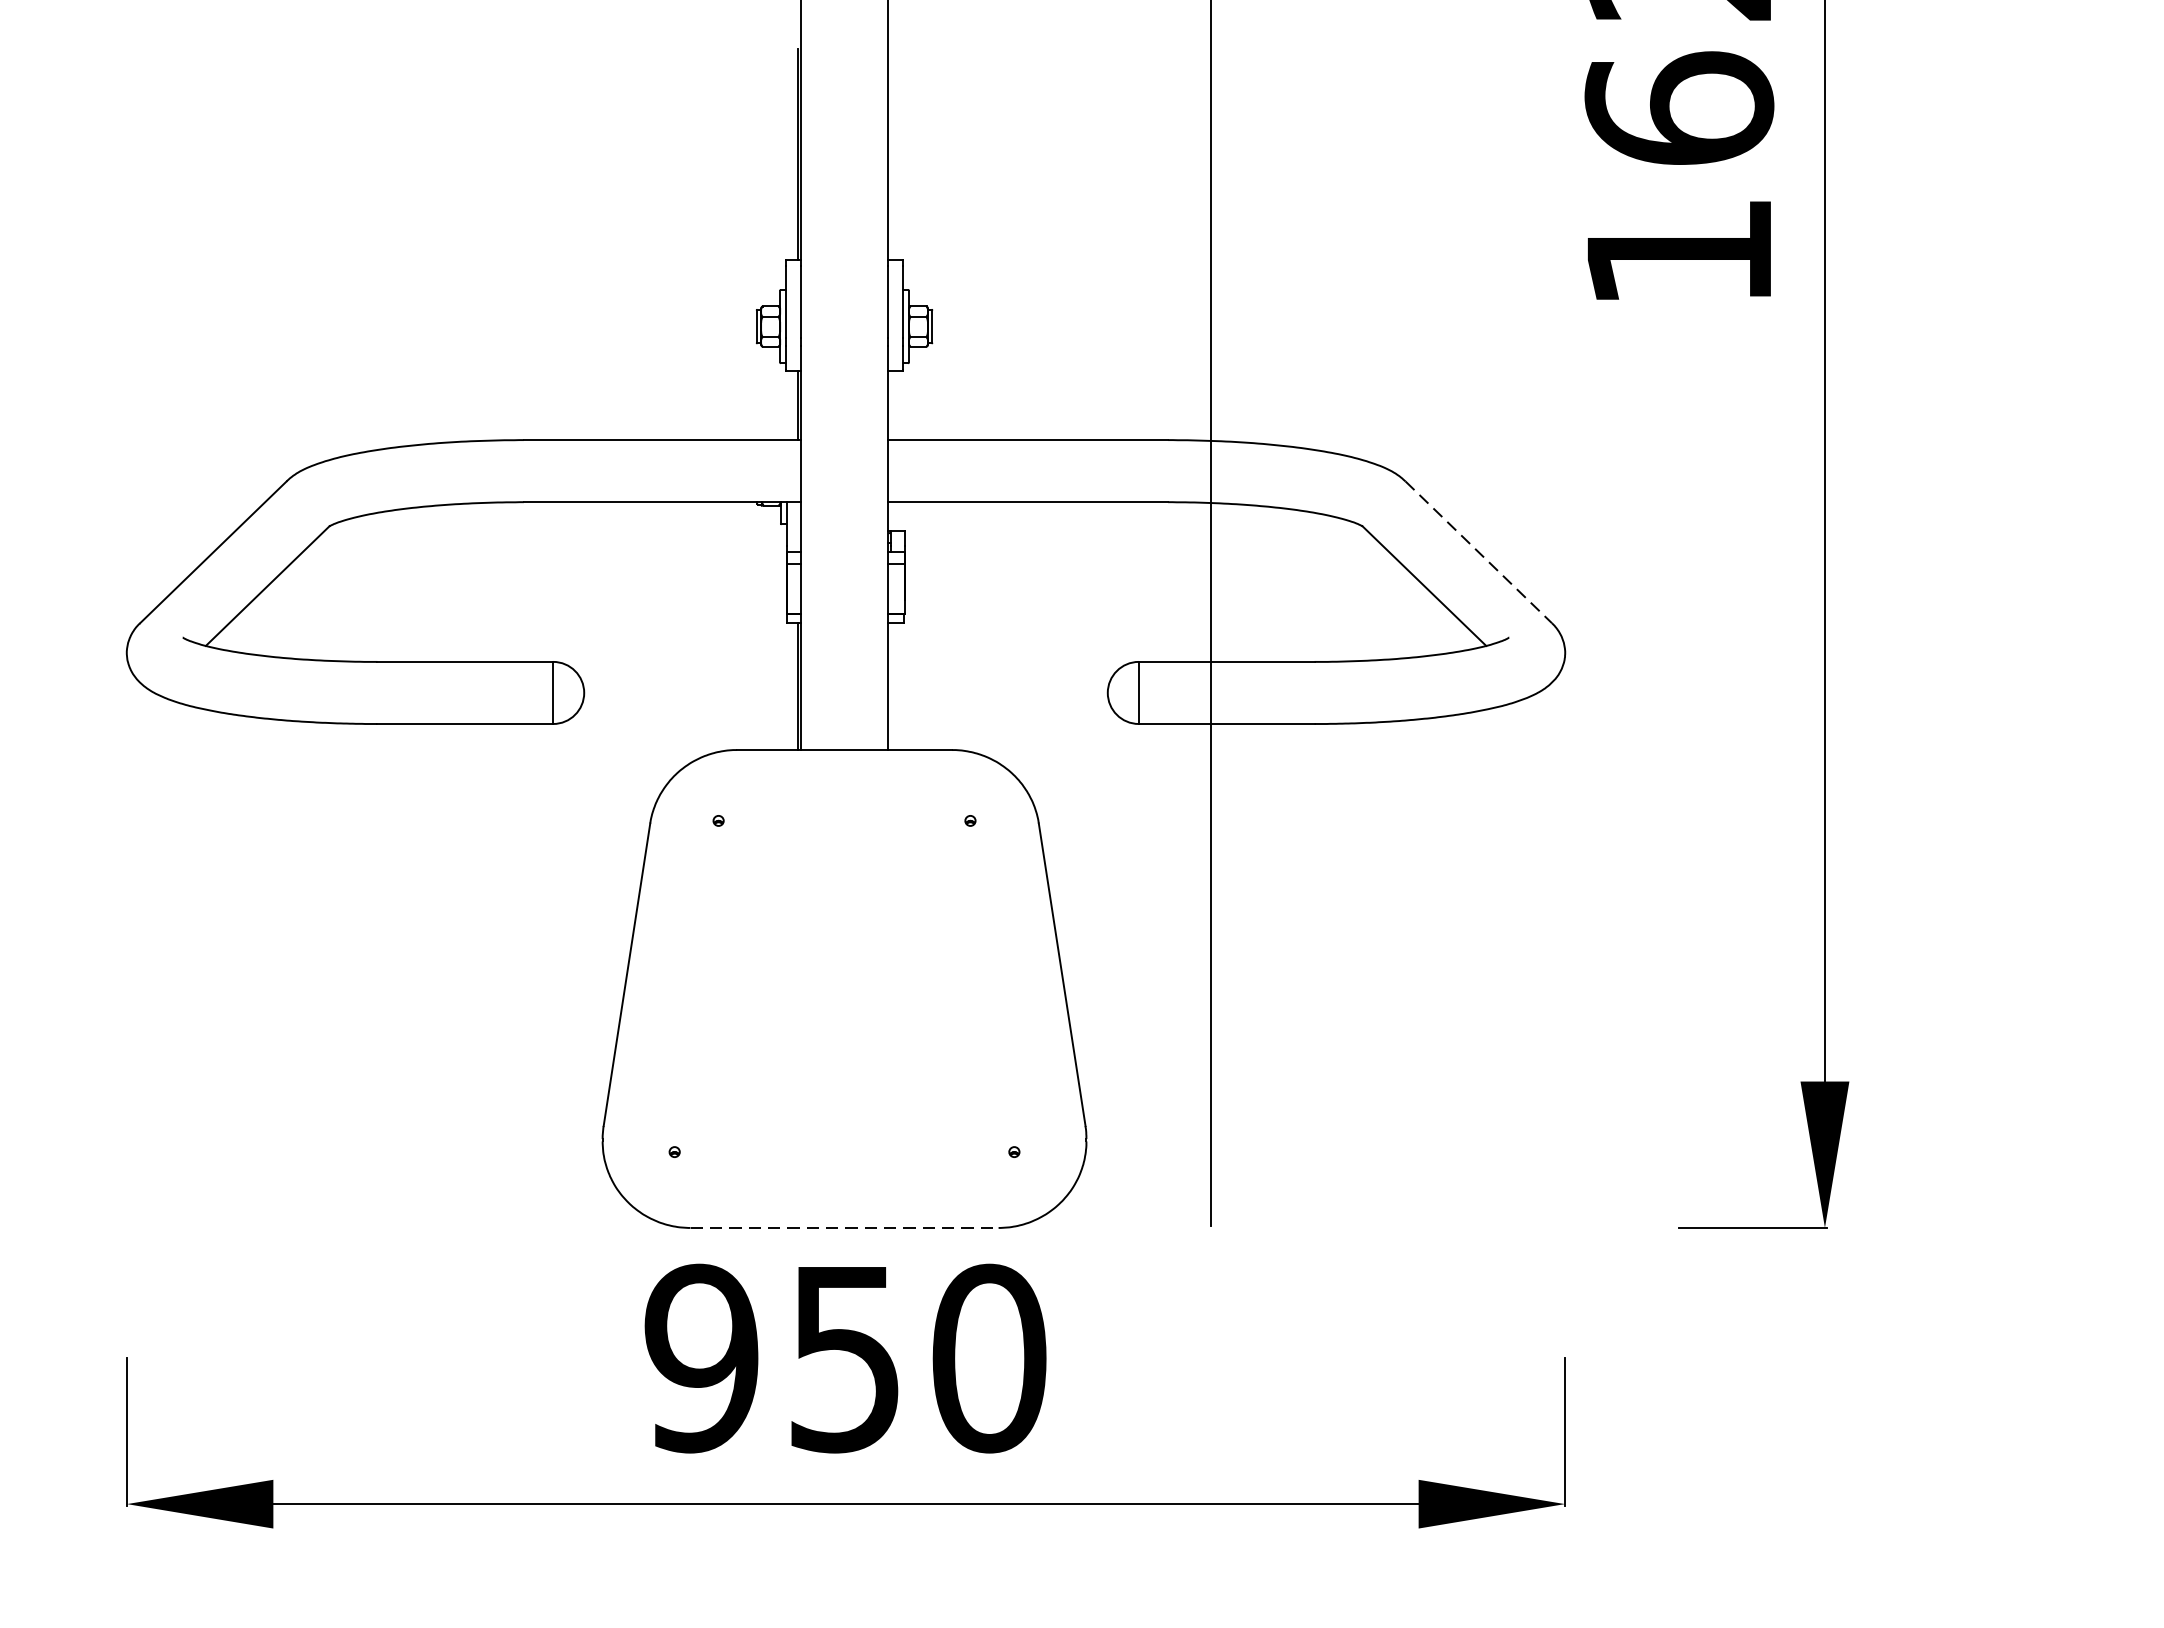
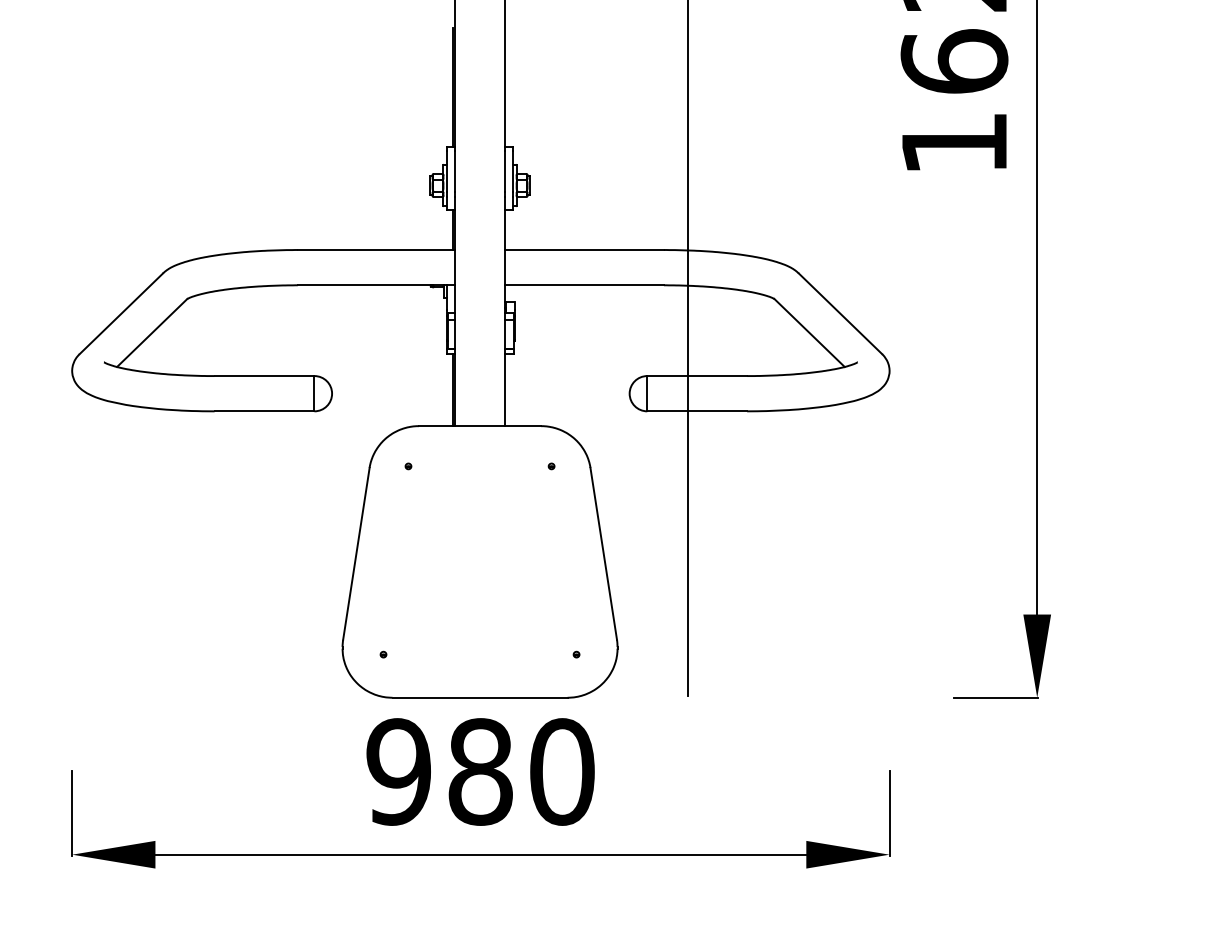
line: (1478, 551) -> (840, 313), dashed -> solid
line: (845, 1227) -> (480, 697), dashed -> solid
text: (845, 1357) -> (480, 771), 950 -> 980

